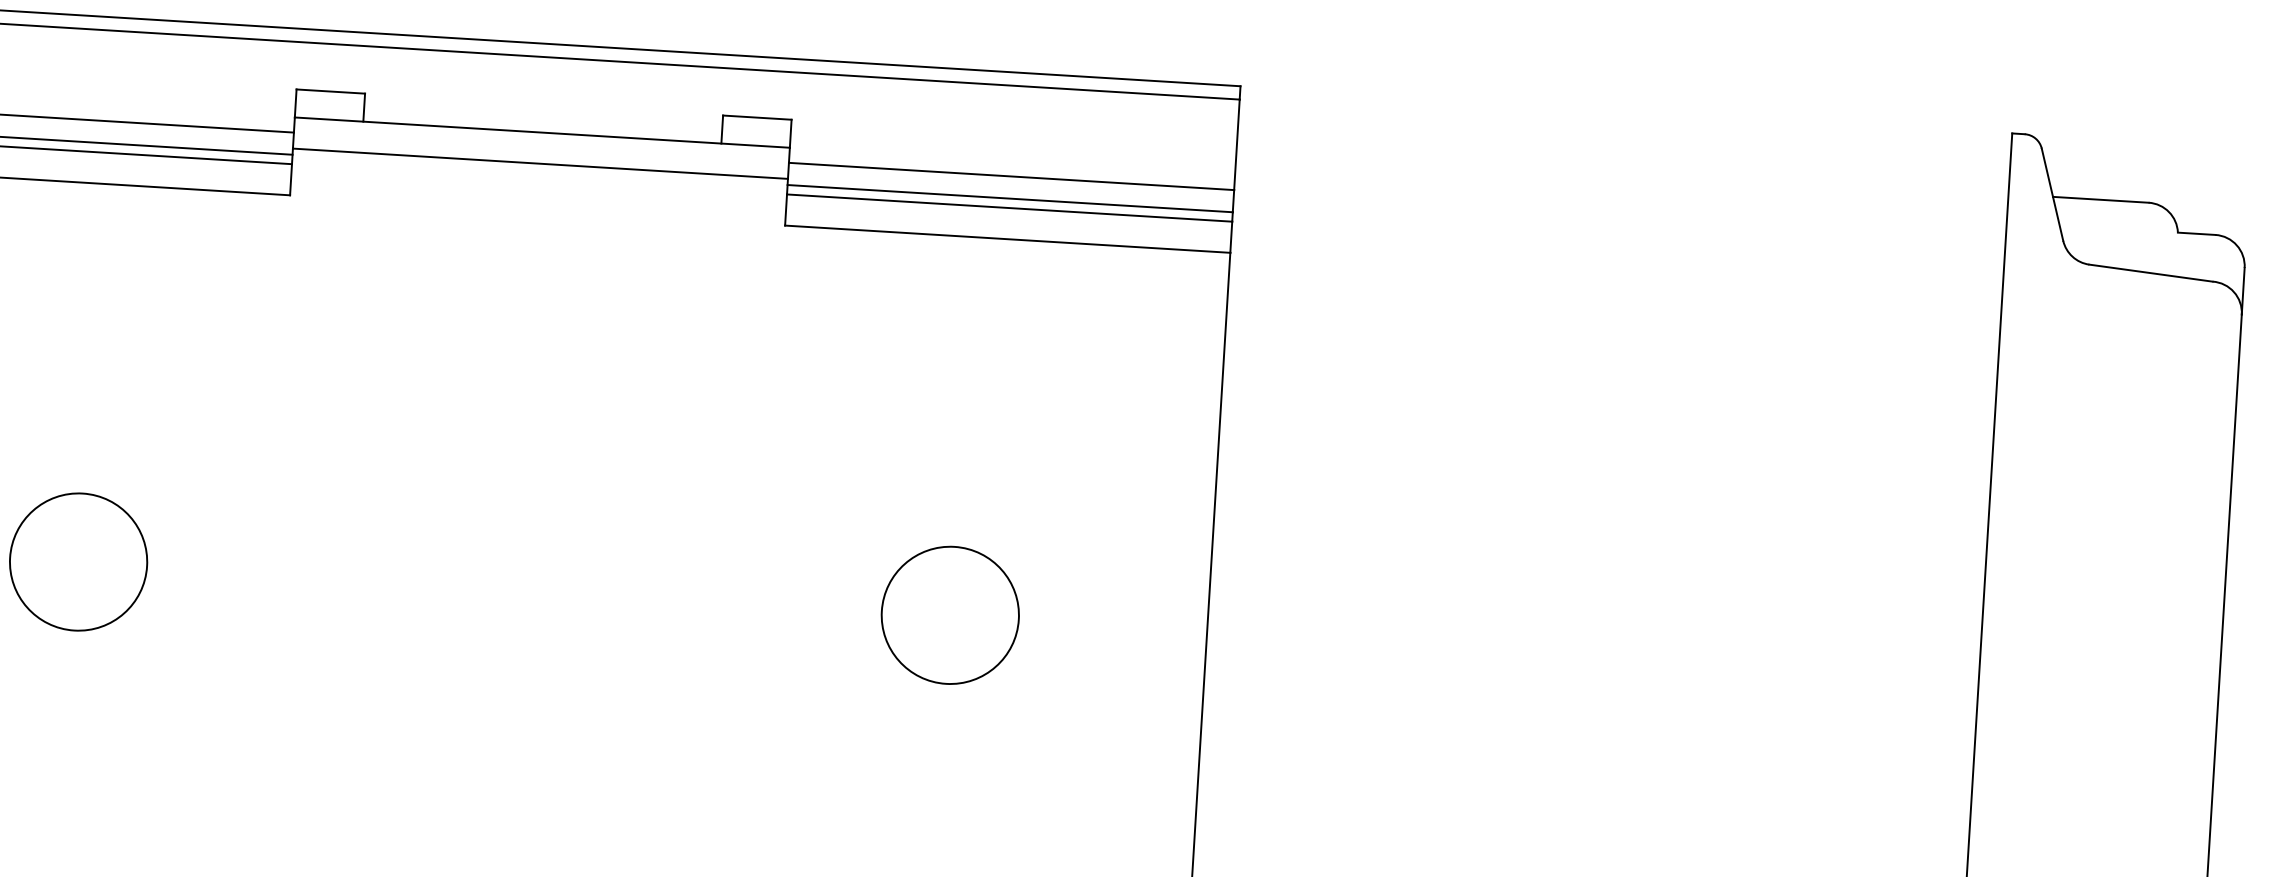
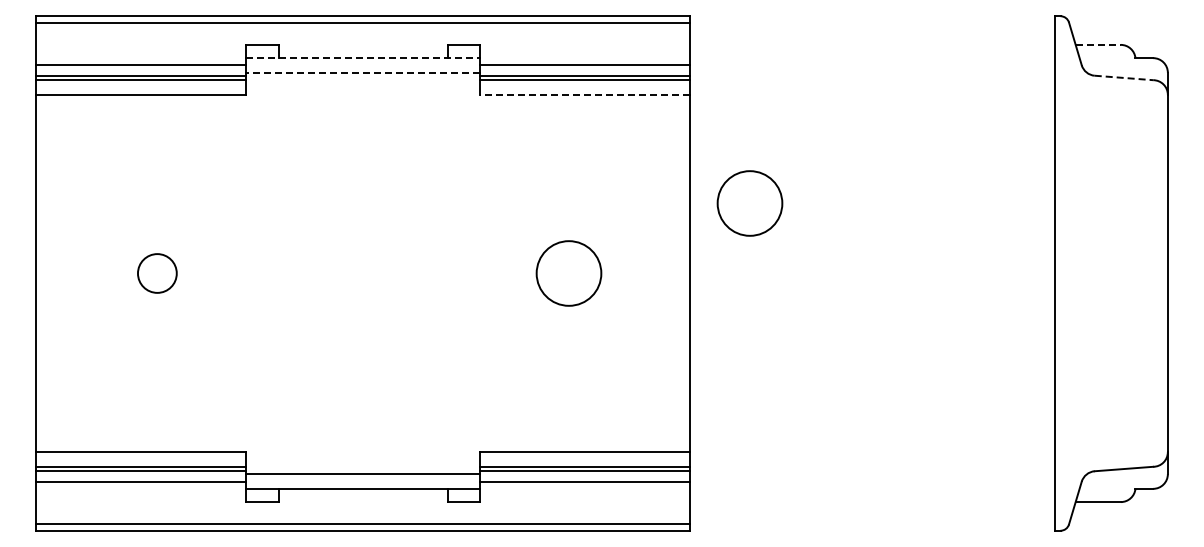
line: (542, 133) -> (363, 58), solid -> dashed
line: (541, 163) -> (363, 72), solid -> dashed
line: (2101, 198) -> (1098, 44), solid -> dashed
line: (1006, 238) -> (584, 94), solid -> dashed
line: (2152, 274) -> (1124, 78), solid -> dashed
circle: (1341, 490) -> (749, 203), added
circle: (78, 562) -> (157, 273), size x0.6

